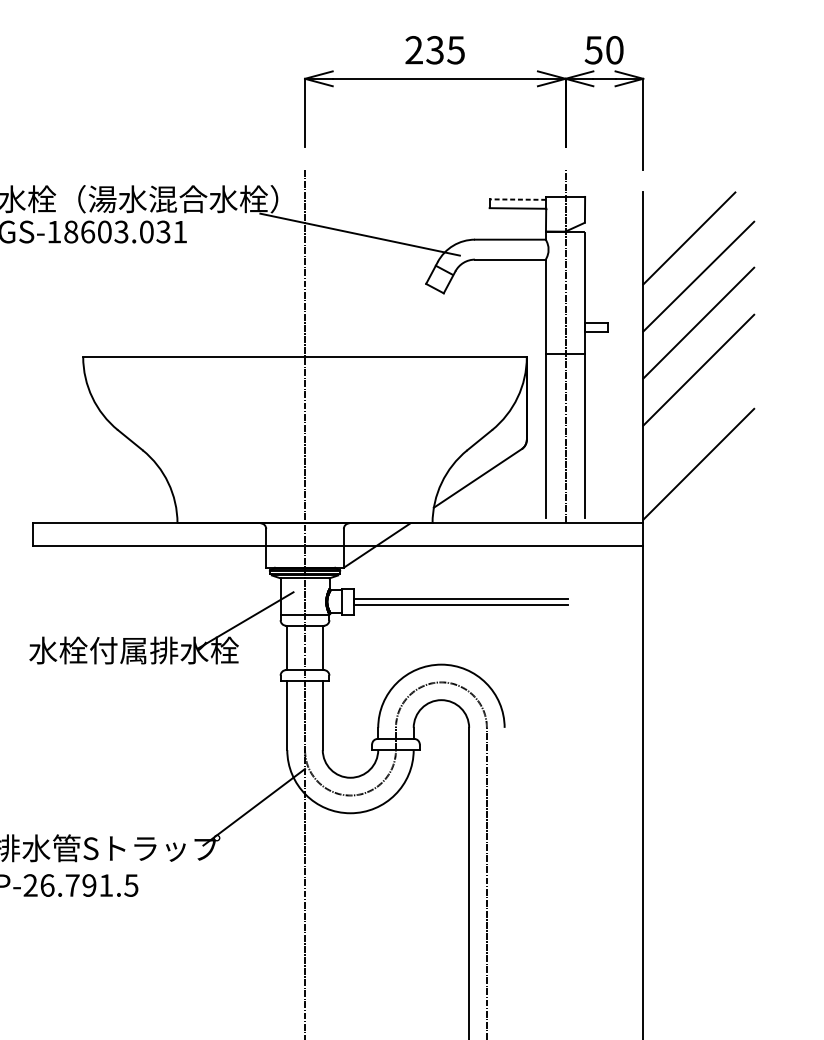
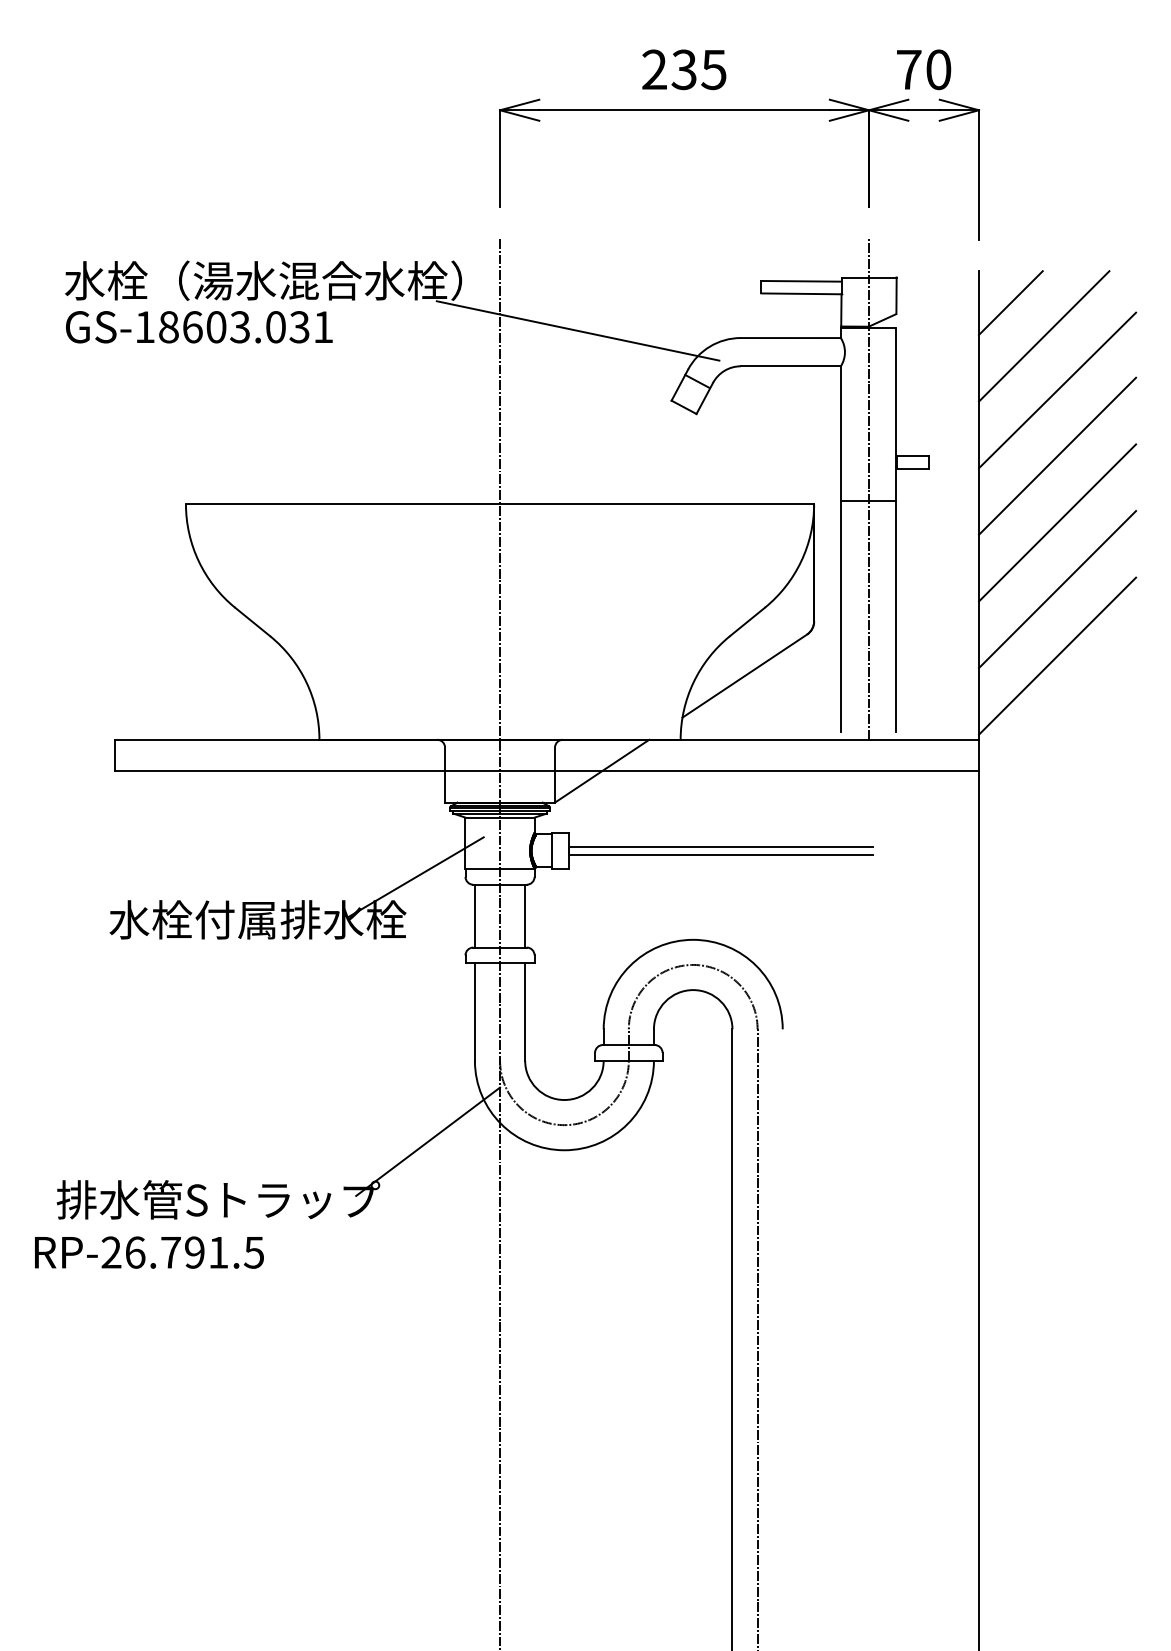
text: (593, 50) -> (908, 70), 50 -> 70
line: (517, 199) -> (801, 281), dashed -> solid
line: (665, 214) -> (1010, 302), added
line: (698, 417) -> (1057, 589), added

